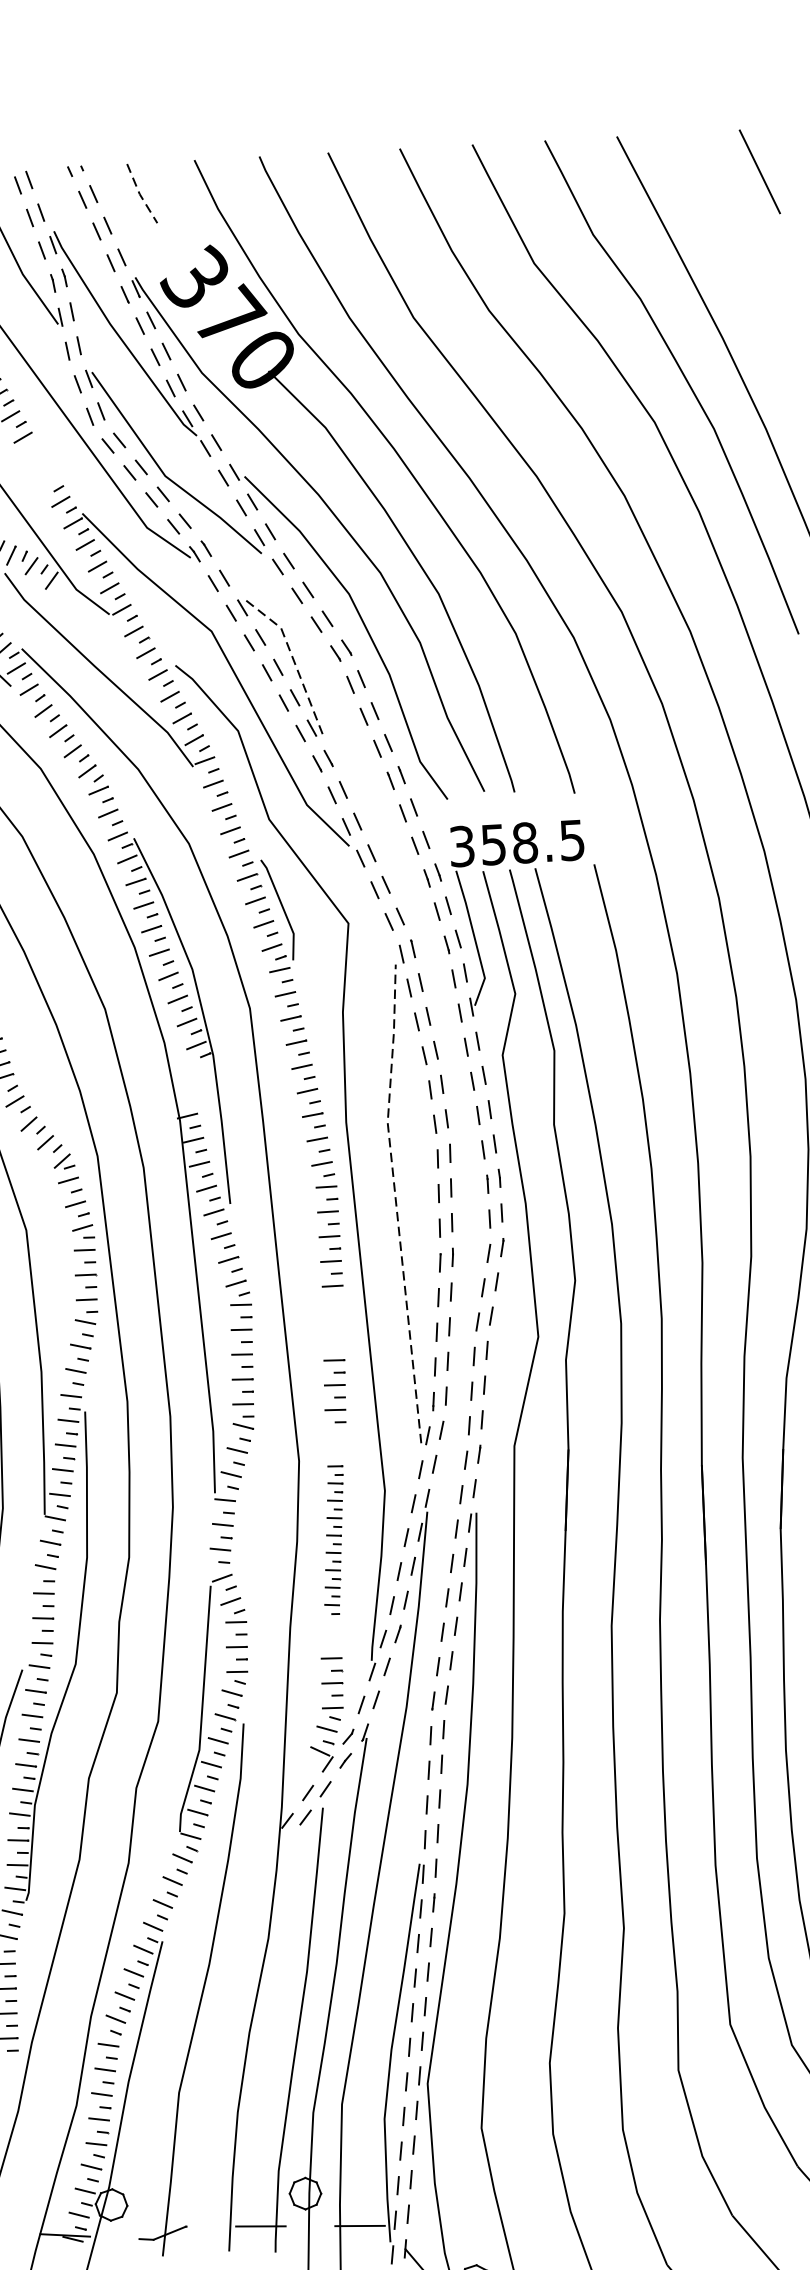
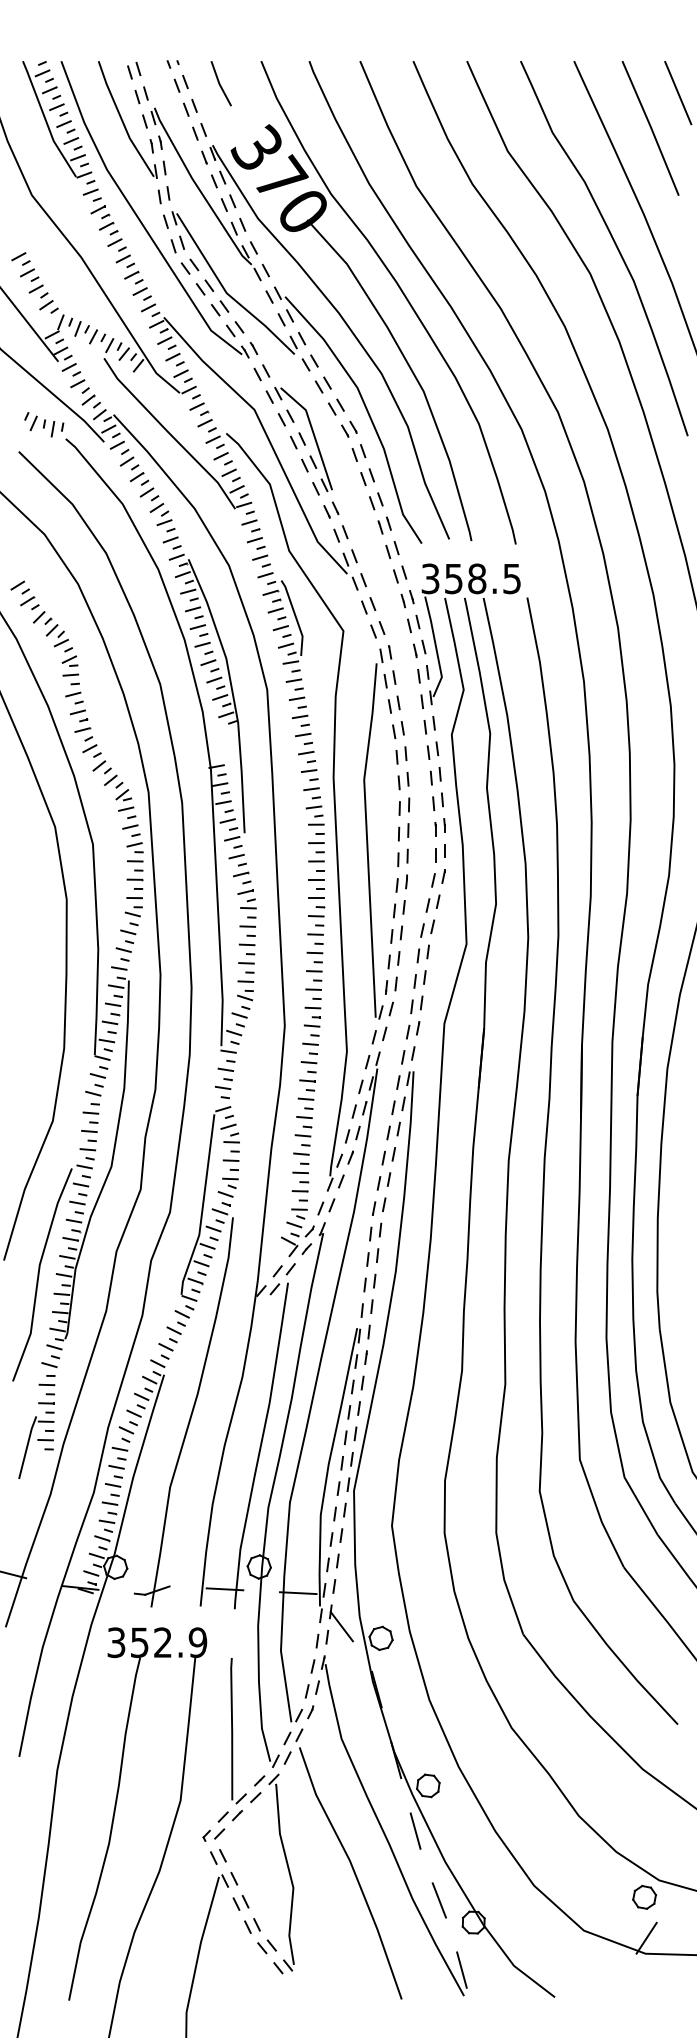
line: (139, 194) -> (219, 84), dashed -> solid
line: (725, 221) -> (650, 128), added
part: (41, 463) -> (135, 278), added
line: (293, 659) -> (313, 433), dashed -> solid
line: (396, 1201) -> (367, 838), dashed -> solid
part: (334, 1323) -> (316, 925), added
part: (334, 1539) -> (307, 1085), size x1.43

